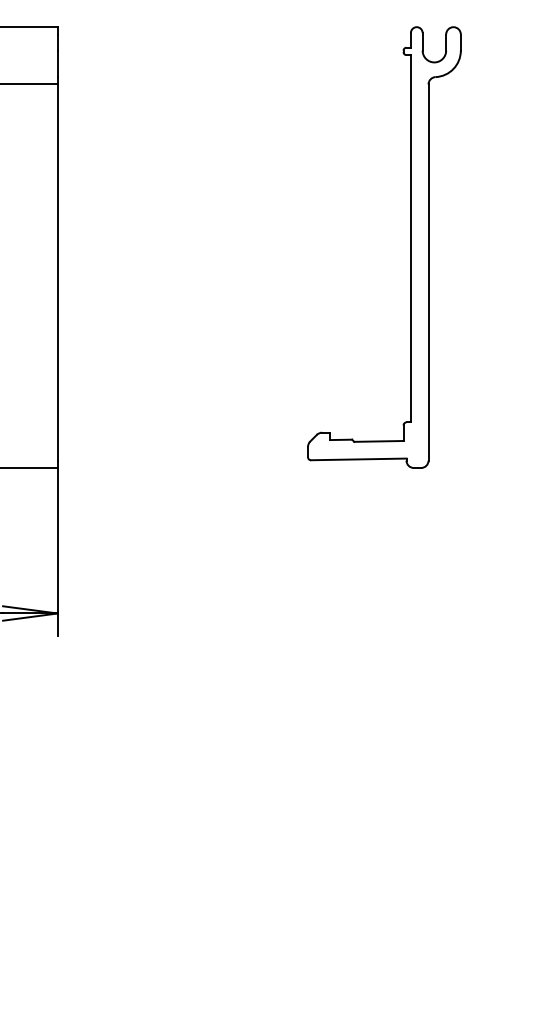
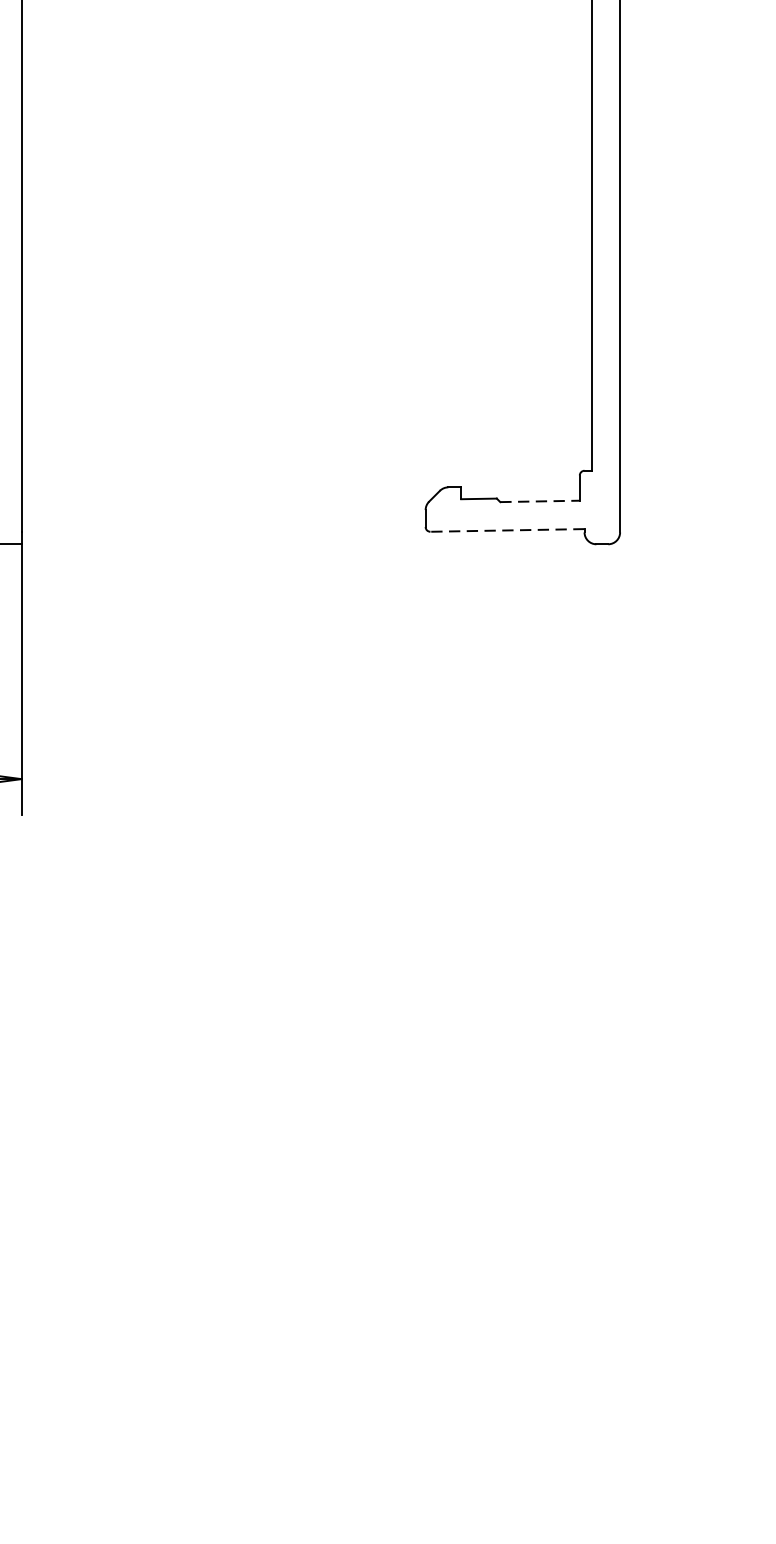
line: (378, 441) -> (539, 501), solid -> dashed
line: (358, 459) -> (507, 530), solid -> dashed

